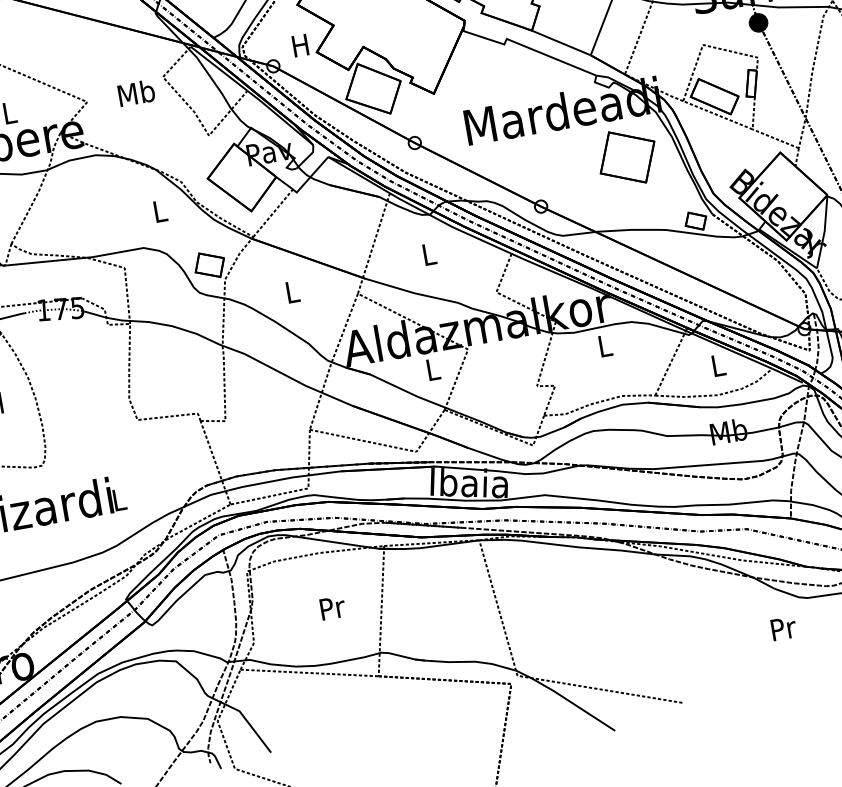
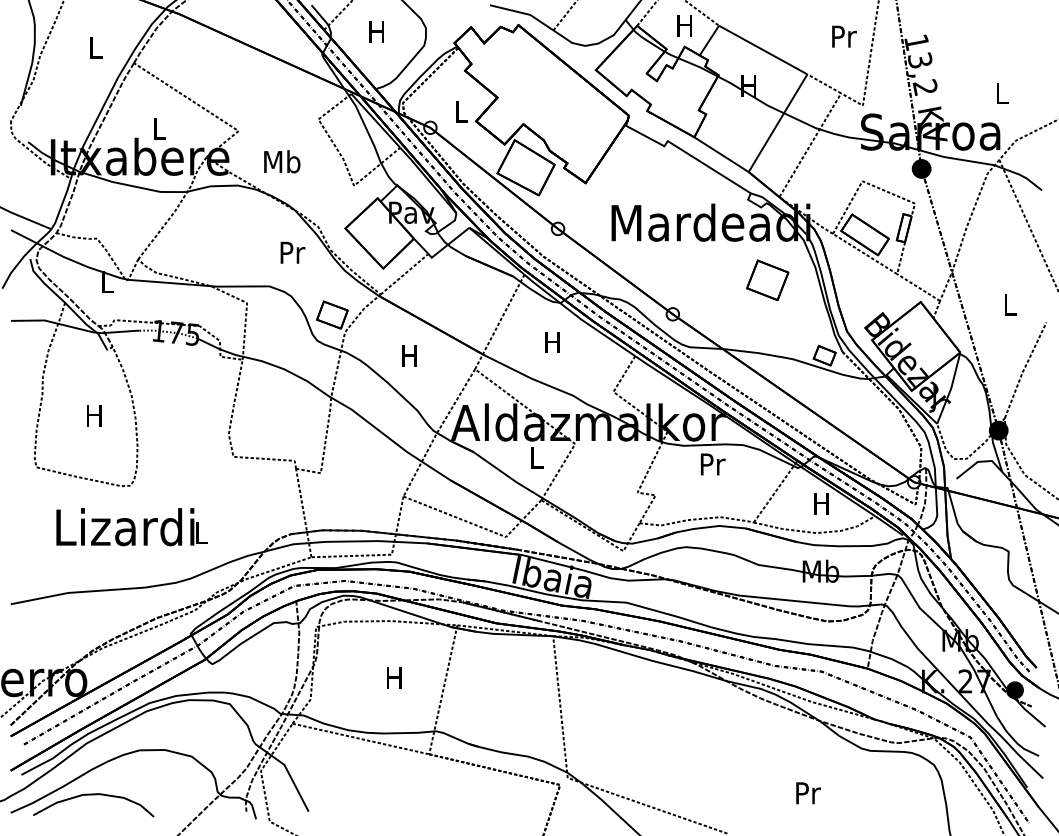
text: (300, 45) -> (461, 111), H -> L
text: (136, 92) -> (282, 161), moved
part: (627, 157) -> (767, 280), size x0.7
text: (160, 211) -> (292, 252), L -> Pr
text: (428, 254) -> (552, 342), L -> H
text: (291, 291) -> (409, 355), L -> H
text: (605, 346) -> (712, 464), L -> Pr
text: (717, 365) -> (821, 503), L -> H
text: (332, 608) -> (395, 678), Pr -> H
text: (783, 628) -> (808, 793), moved

